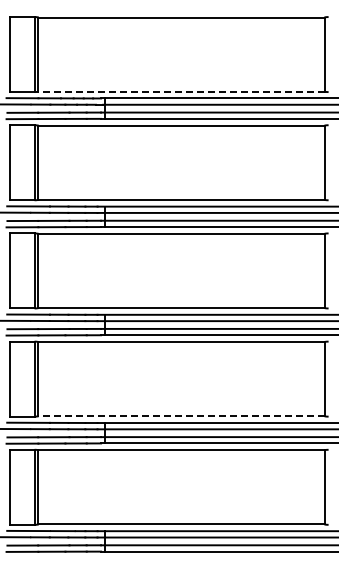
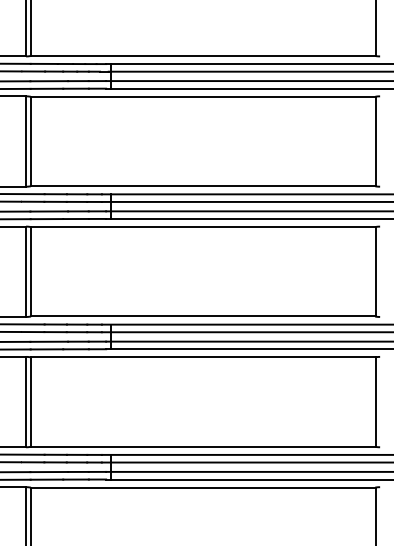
line: (181, 91) -> (202, 55), dashed -> solid
line: (181, 416) -> (202, 447), dashed -> solid

